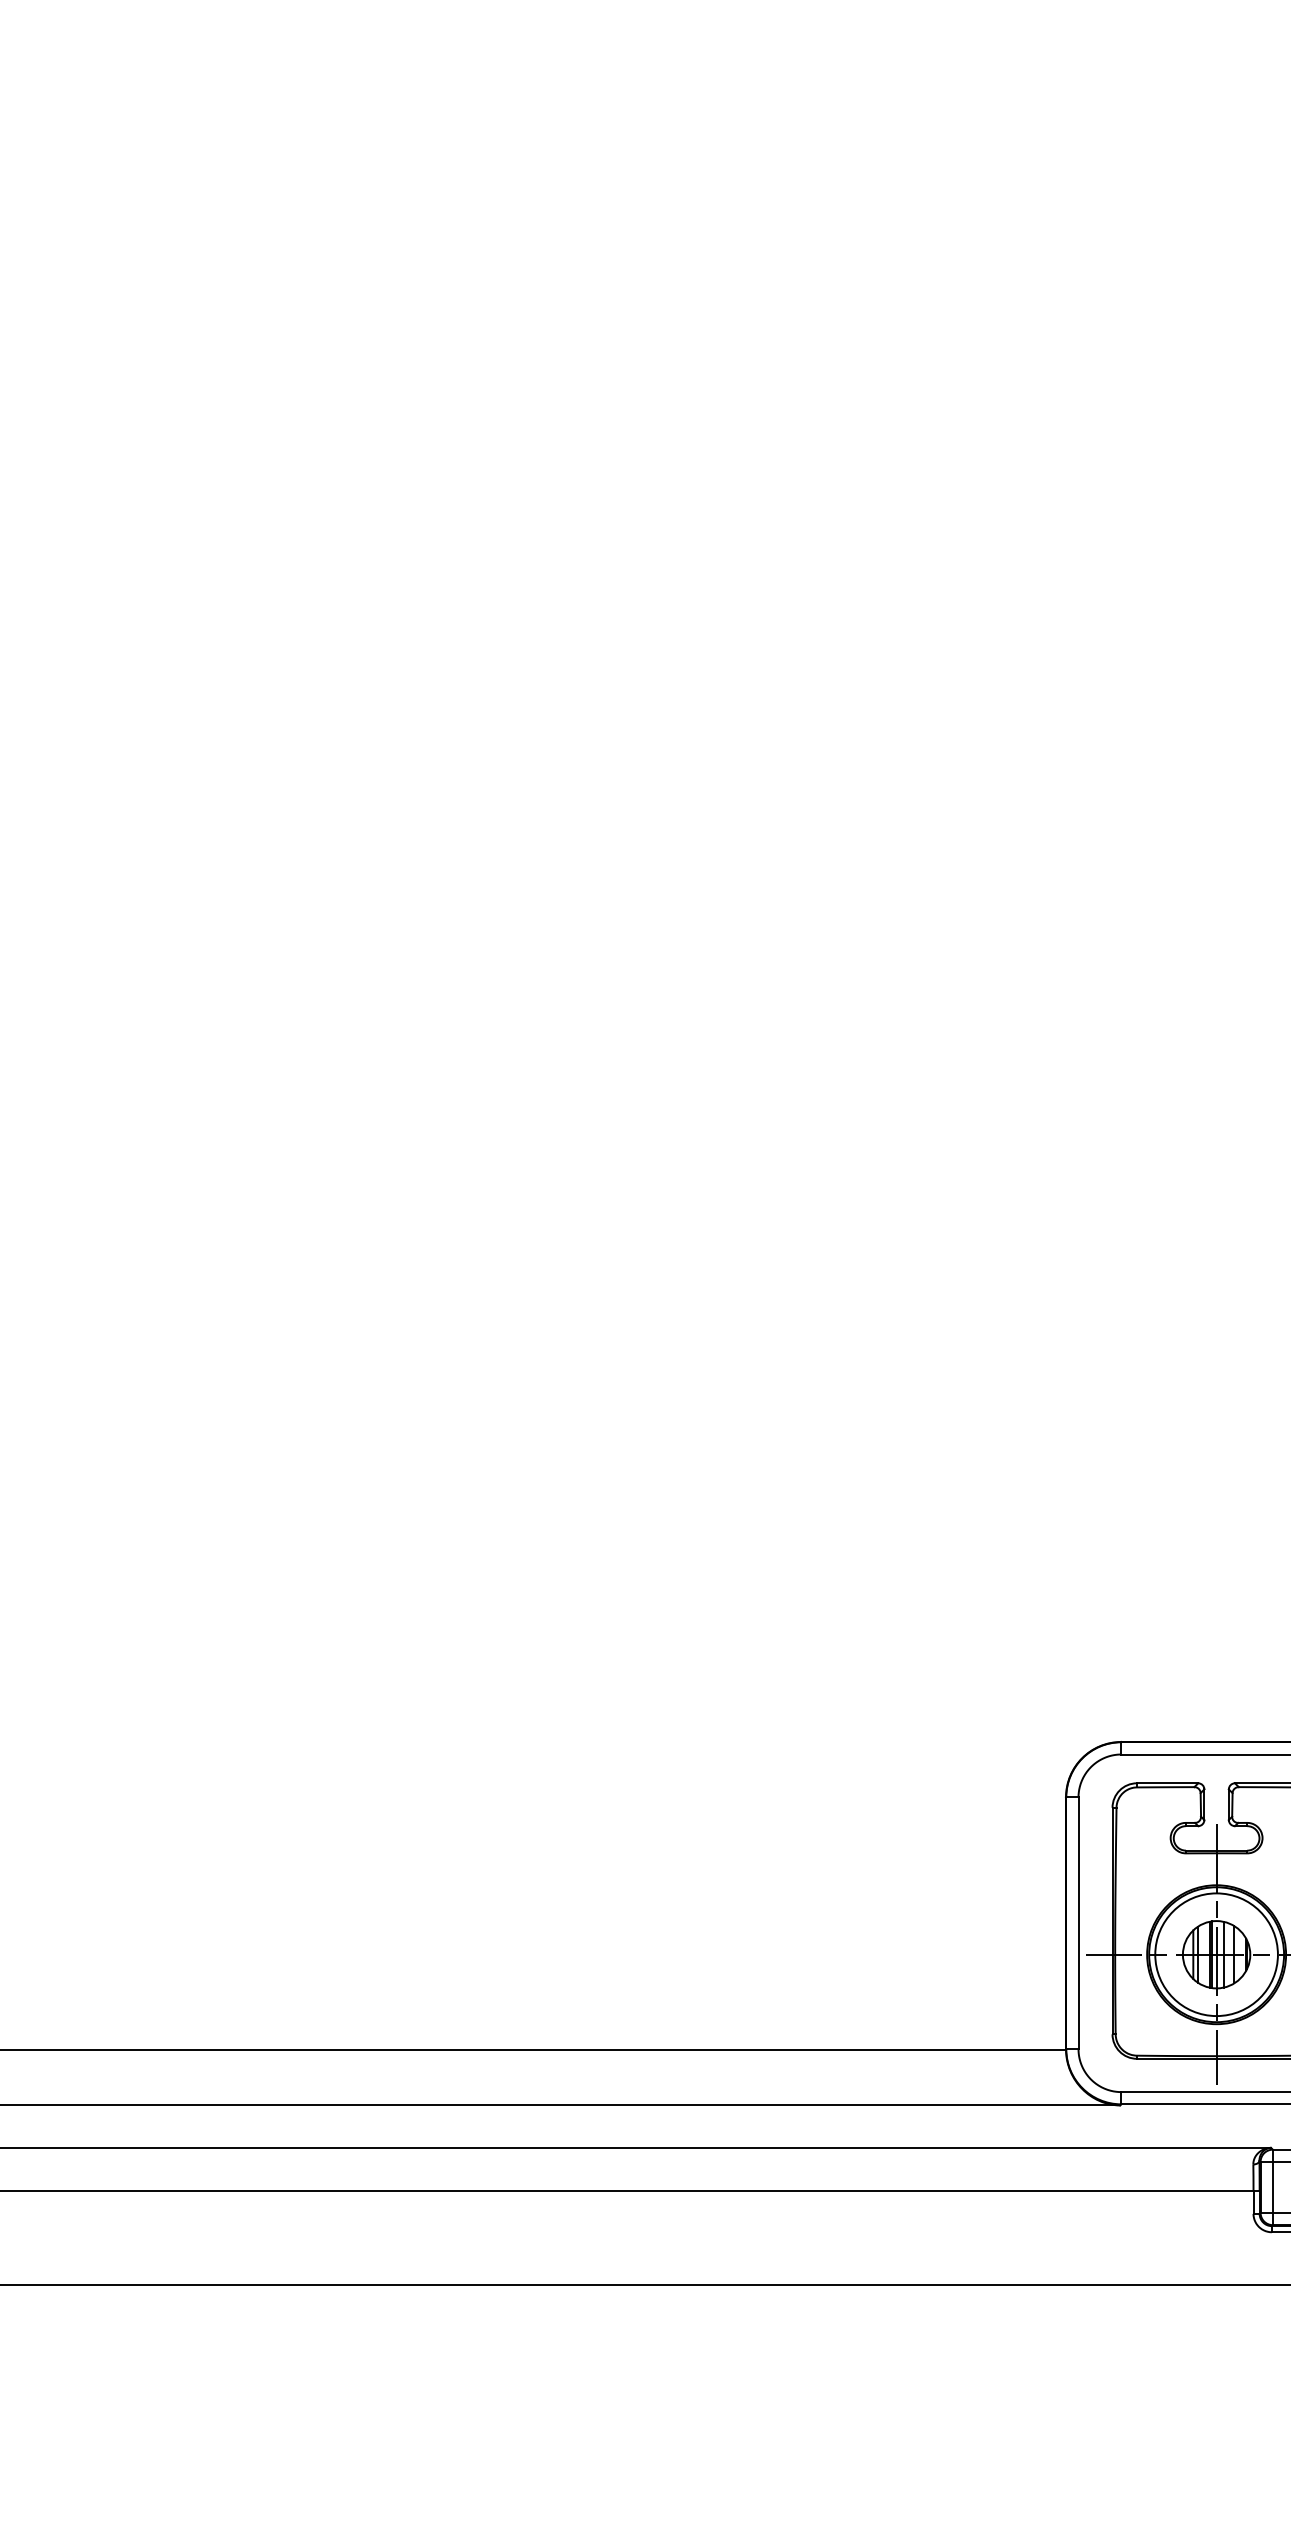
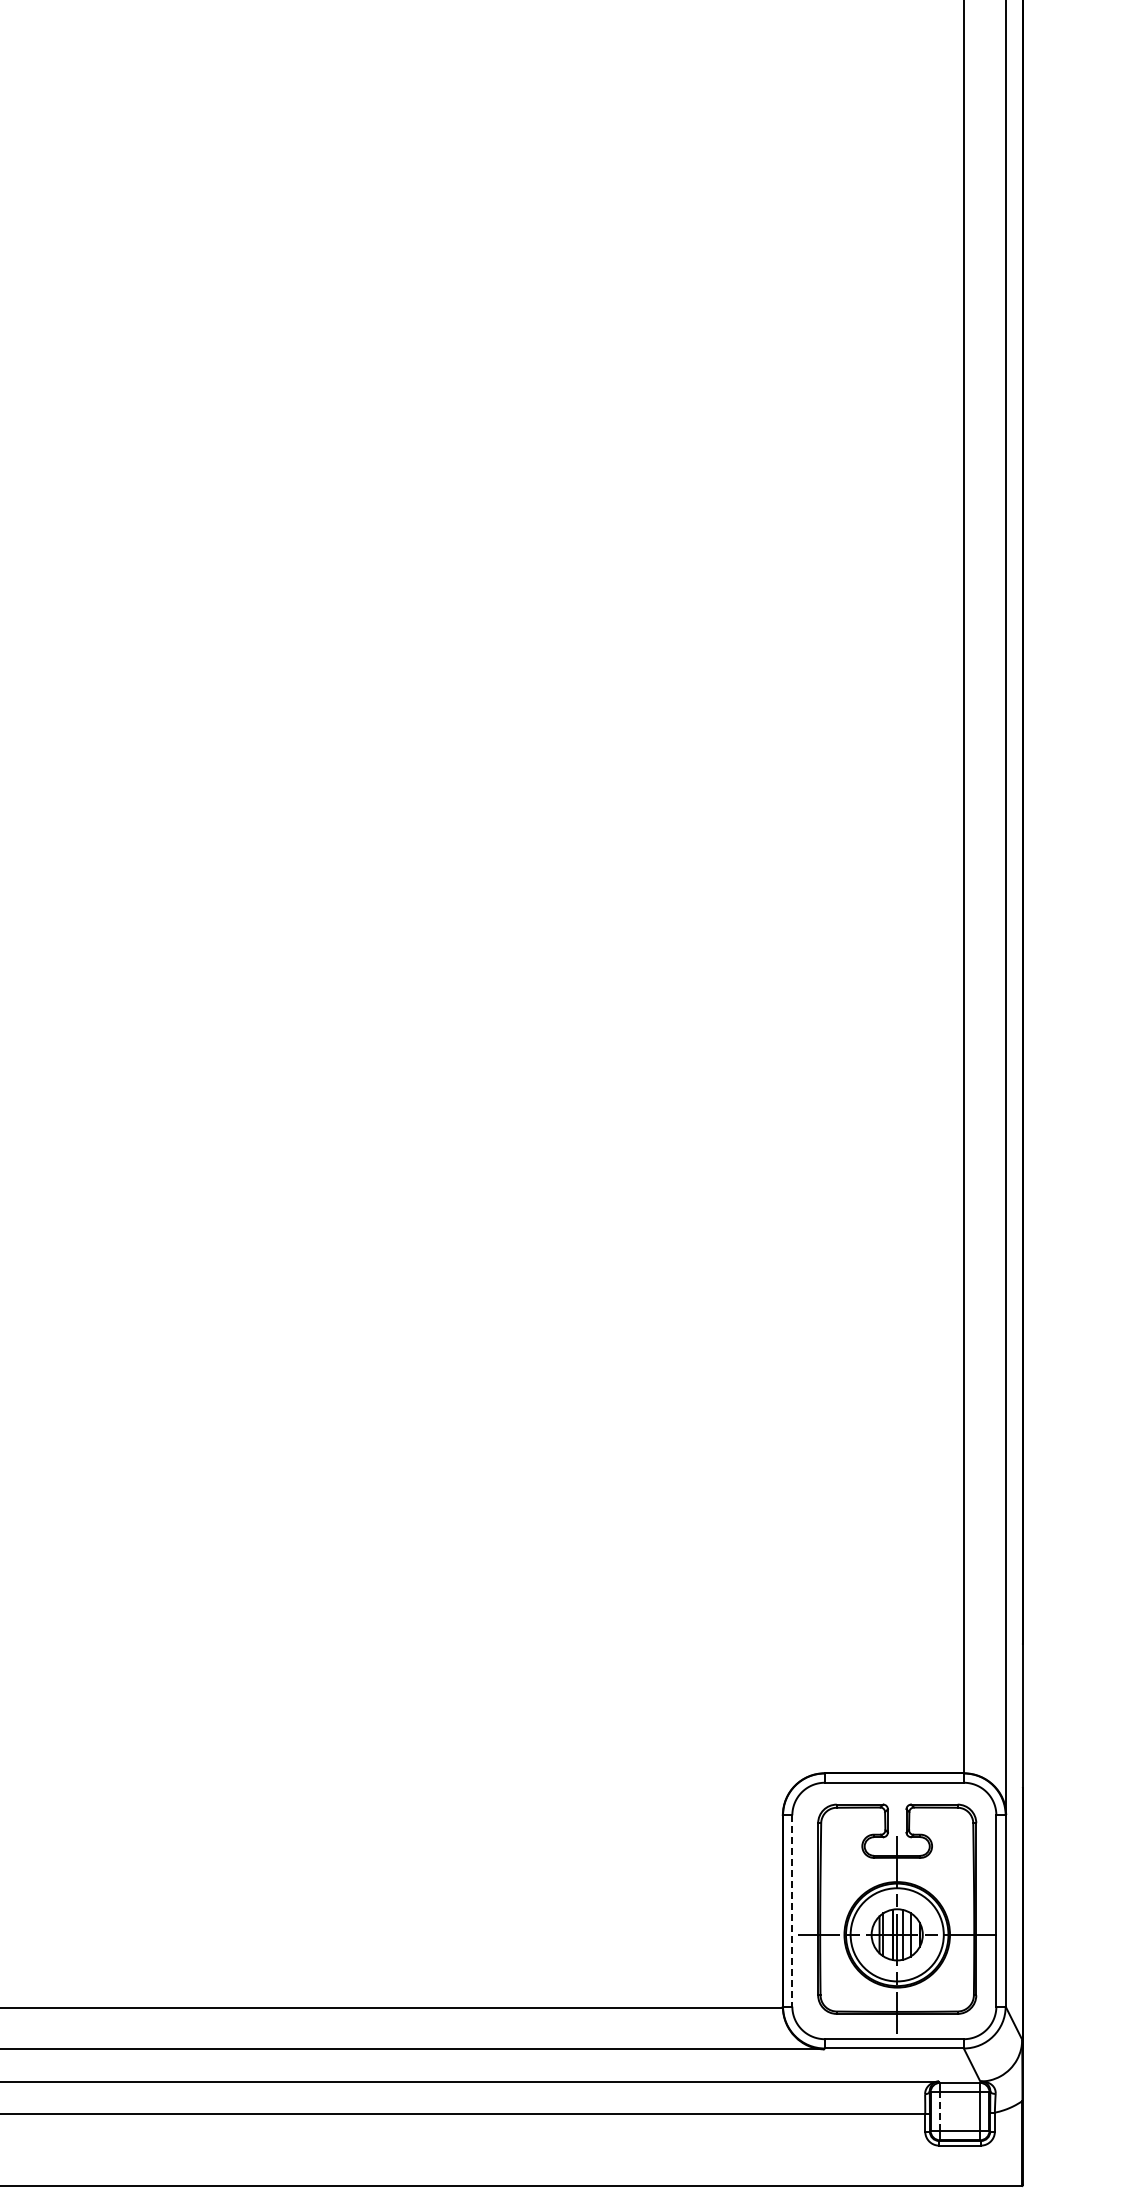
line: (1078, 1922) -> (792, 1910), solid -> dashed
line: (1272, 2187) -> (939, 2111), solid -> dashed

